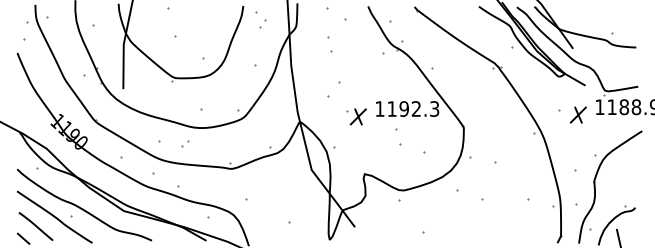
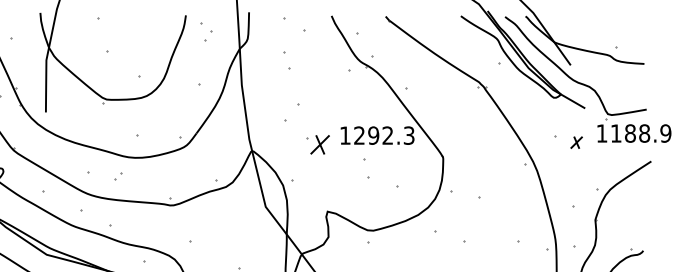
text: (391, 108) -> (358, 135), 1192.3 -> 1292.3
part: (577, 114) -> (575, 142), size x0.6

